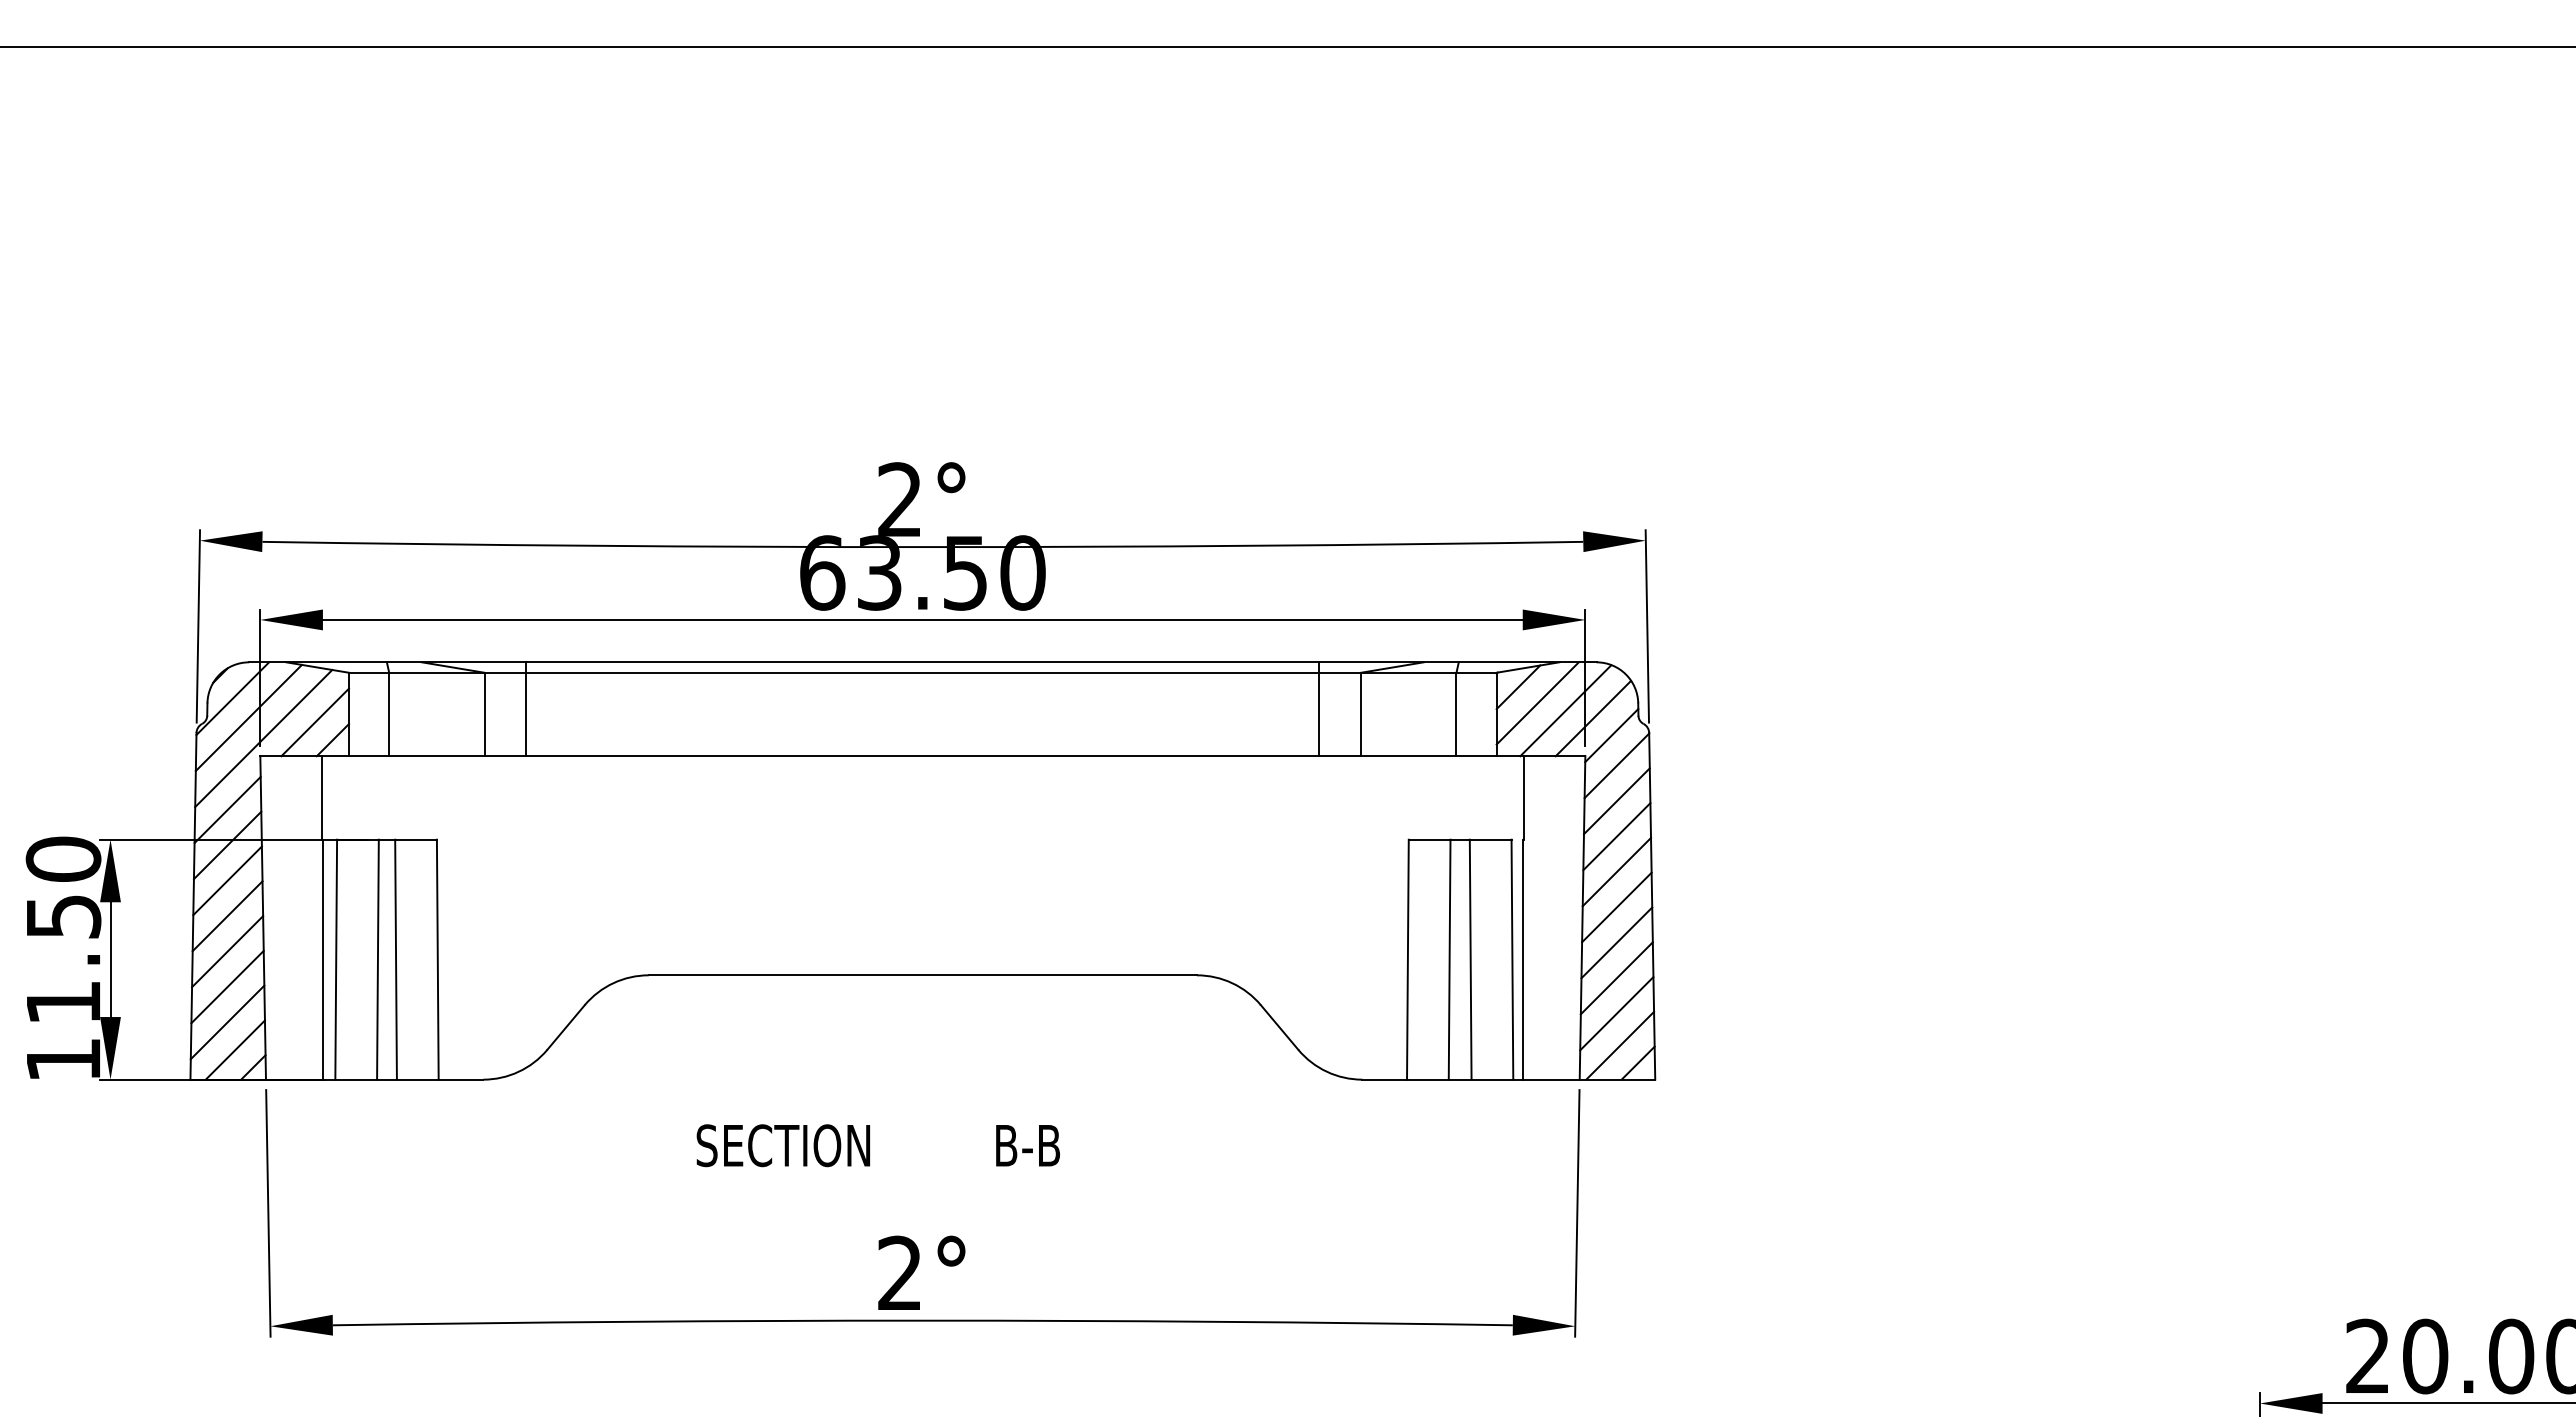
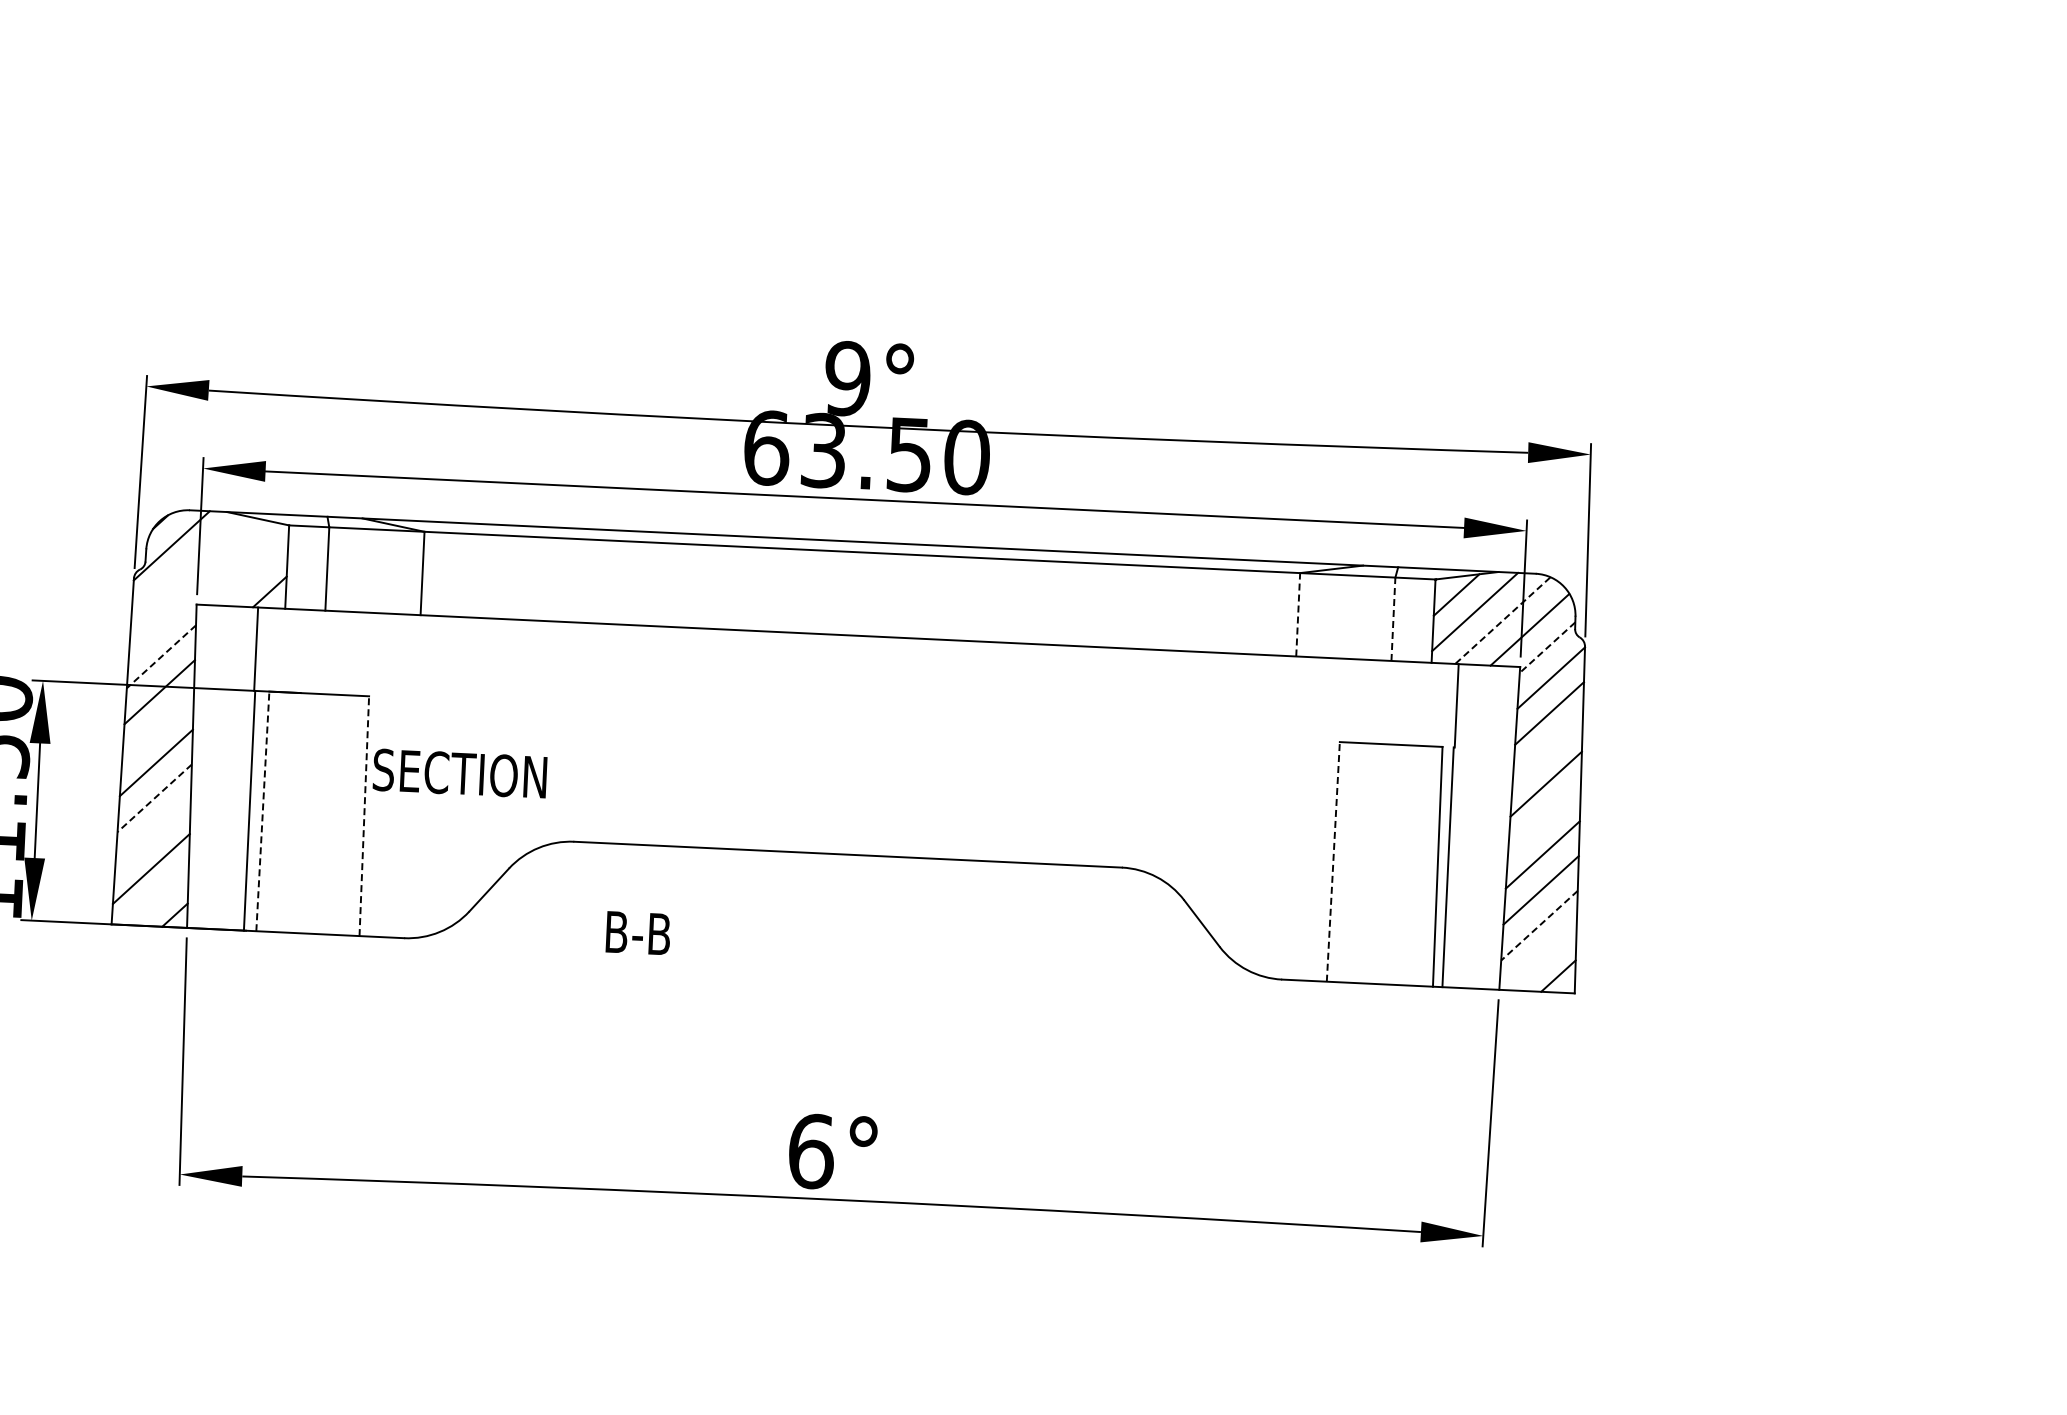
text: (899, 499) -> (847, 378), 2° -> 9°
line: (526, 709) -> (464, 570), removed
line: (1319, 709) -> (1256, 607), removed
line: (1565, 711) -> (1502, 621), solid -> dashed
line: (1361, 714) -> (1298, 614), solid -> dashed
line: (1456, 714) -> (1393, 619), solid -> dashed
line: (248, 717) -> (186, 565), removed
line: (315, 722) -> (253, 573), removed
line: (1611, 735) -> (1547, 647), solid -> dashed
line: (263, 738) -> (200, 587), removed
line: (227, 810) -> (161, 657), solid -> dashed
line: (1616, 836) -> (1547, 748), removed
line: (227, 880) -> (157, 727), removed
line: (1616, 907) -> (1544, 819), removed
line: (227, 952) -> (154, 799), solid -> dashed
line: (336, 959) -> (263, 811), solid -> dashed
line: (377, 959) -> (304, 813), removed
line: (395, 959) -> (322, 814), removed
line: (437, 959) -> (364, 816), solid -> dashed
line: (1407, 959) -> (1332, 861), solid -> dashed
line: (1449, 959) -> (1374, 863), removed
line: (1470, 959) -> (1395, 864), removed
line: (227, 986) -> (152, 833), removed
line: (1616, 1013) -> (1539, 925), solid -> dashed
line: (1620, 1045) -> (1541, 957), removed
line: (234, 1049) -> (157, 896), removed
text: (782, 1145) -> (459, 773), moved
text: (1027, 1145) -> (637, 933), moved
text: (900, 1273) -> (811, 1151), 2° -> 6°

